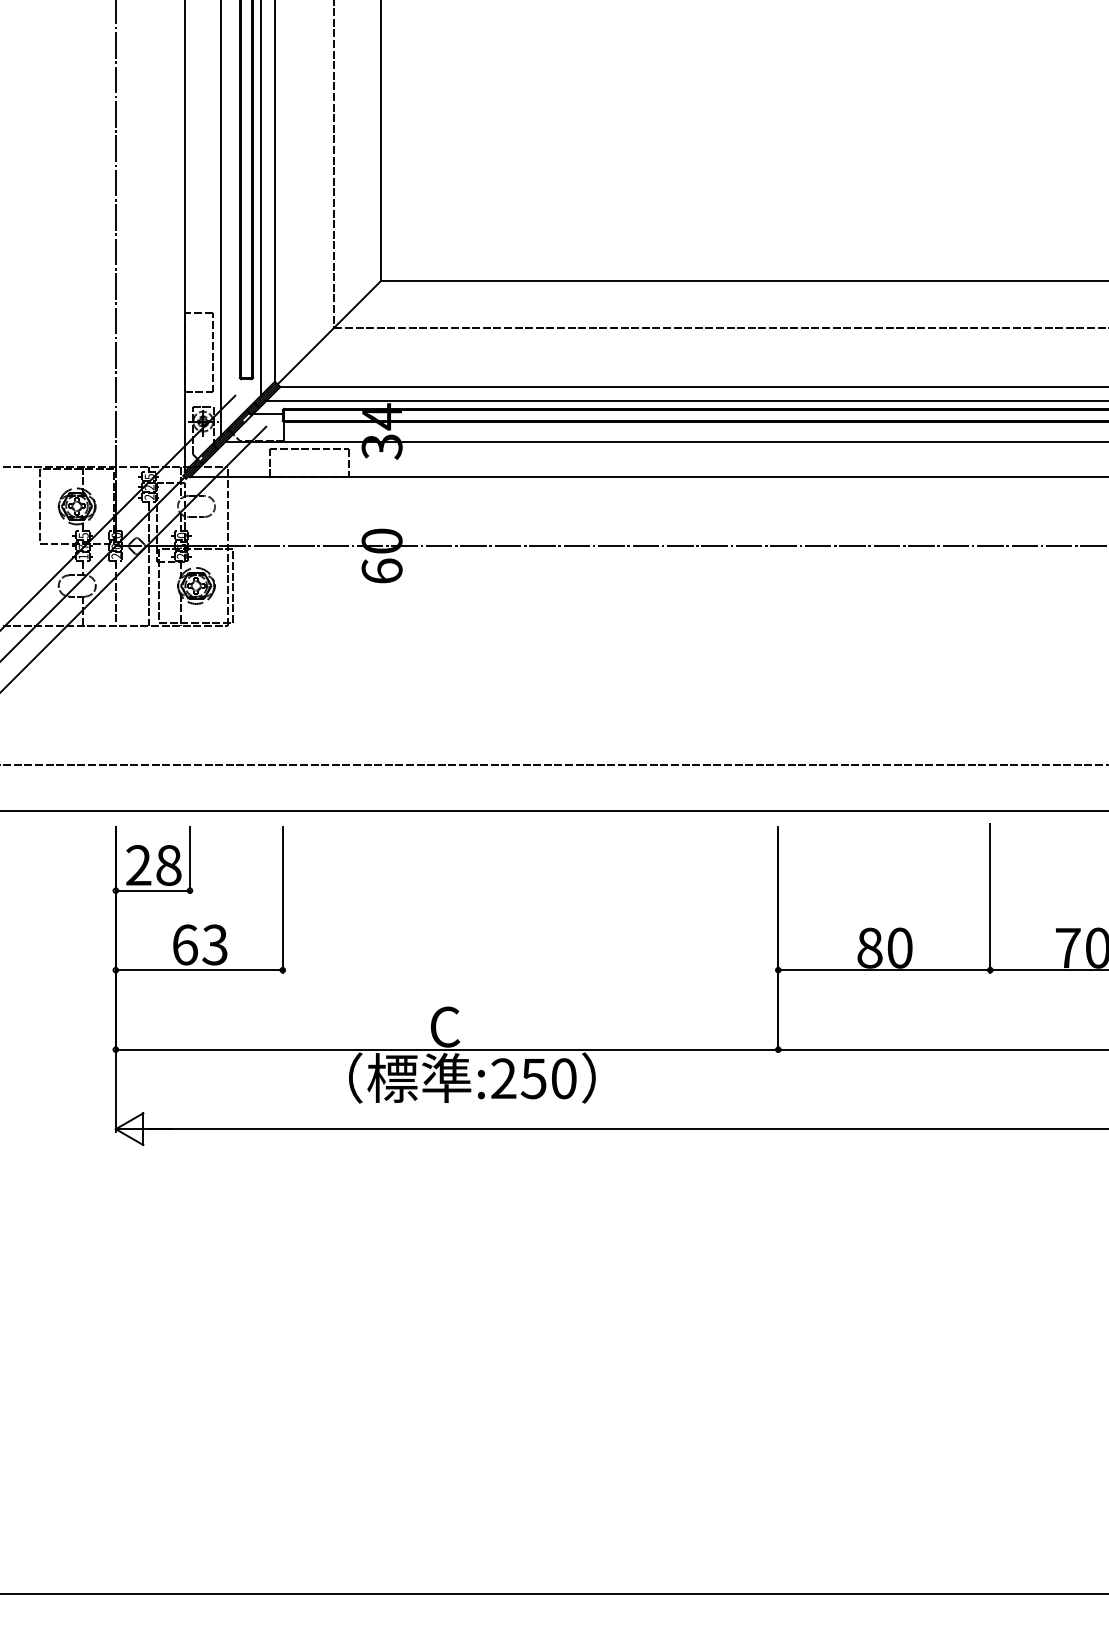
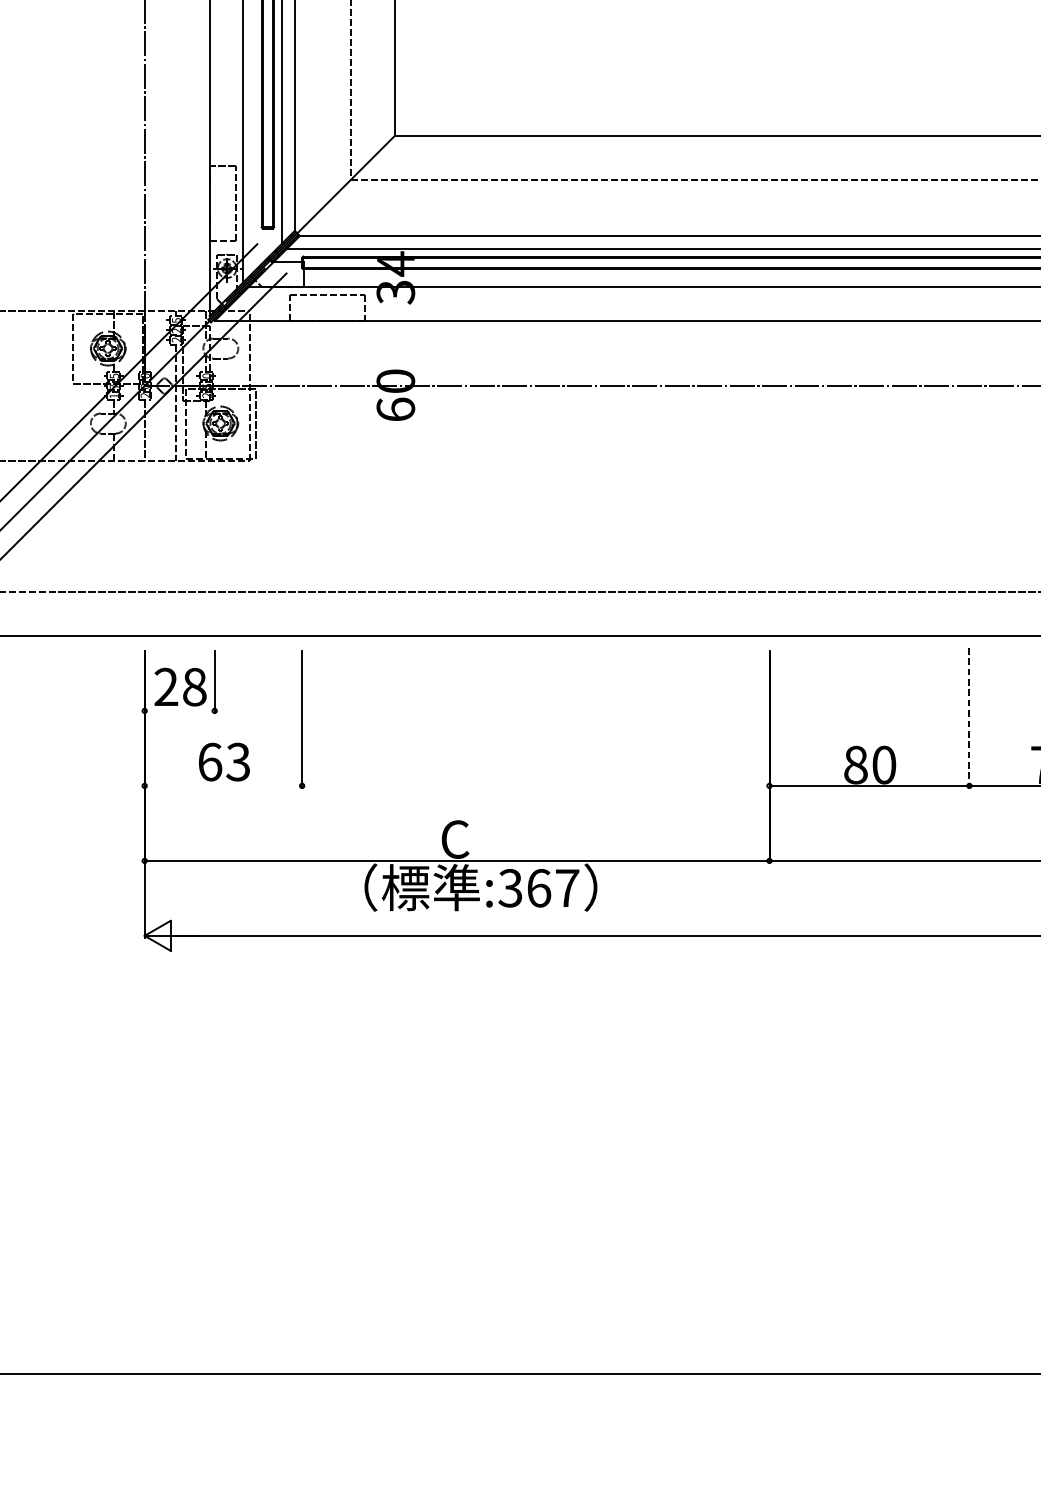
line: (152, 890) -> (179, 710), removed
line: (990, 898) -> (969, 718), solid -> dashed
line: (198, 970) -> (222, 786), removed
text: (533, 1078) -> (538, 888), :250 -> :367

